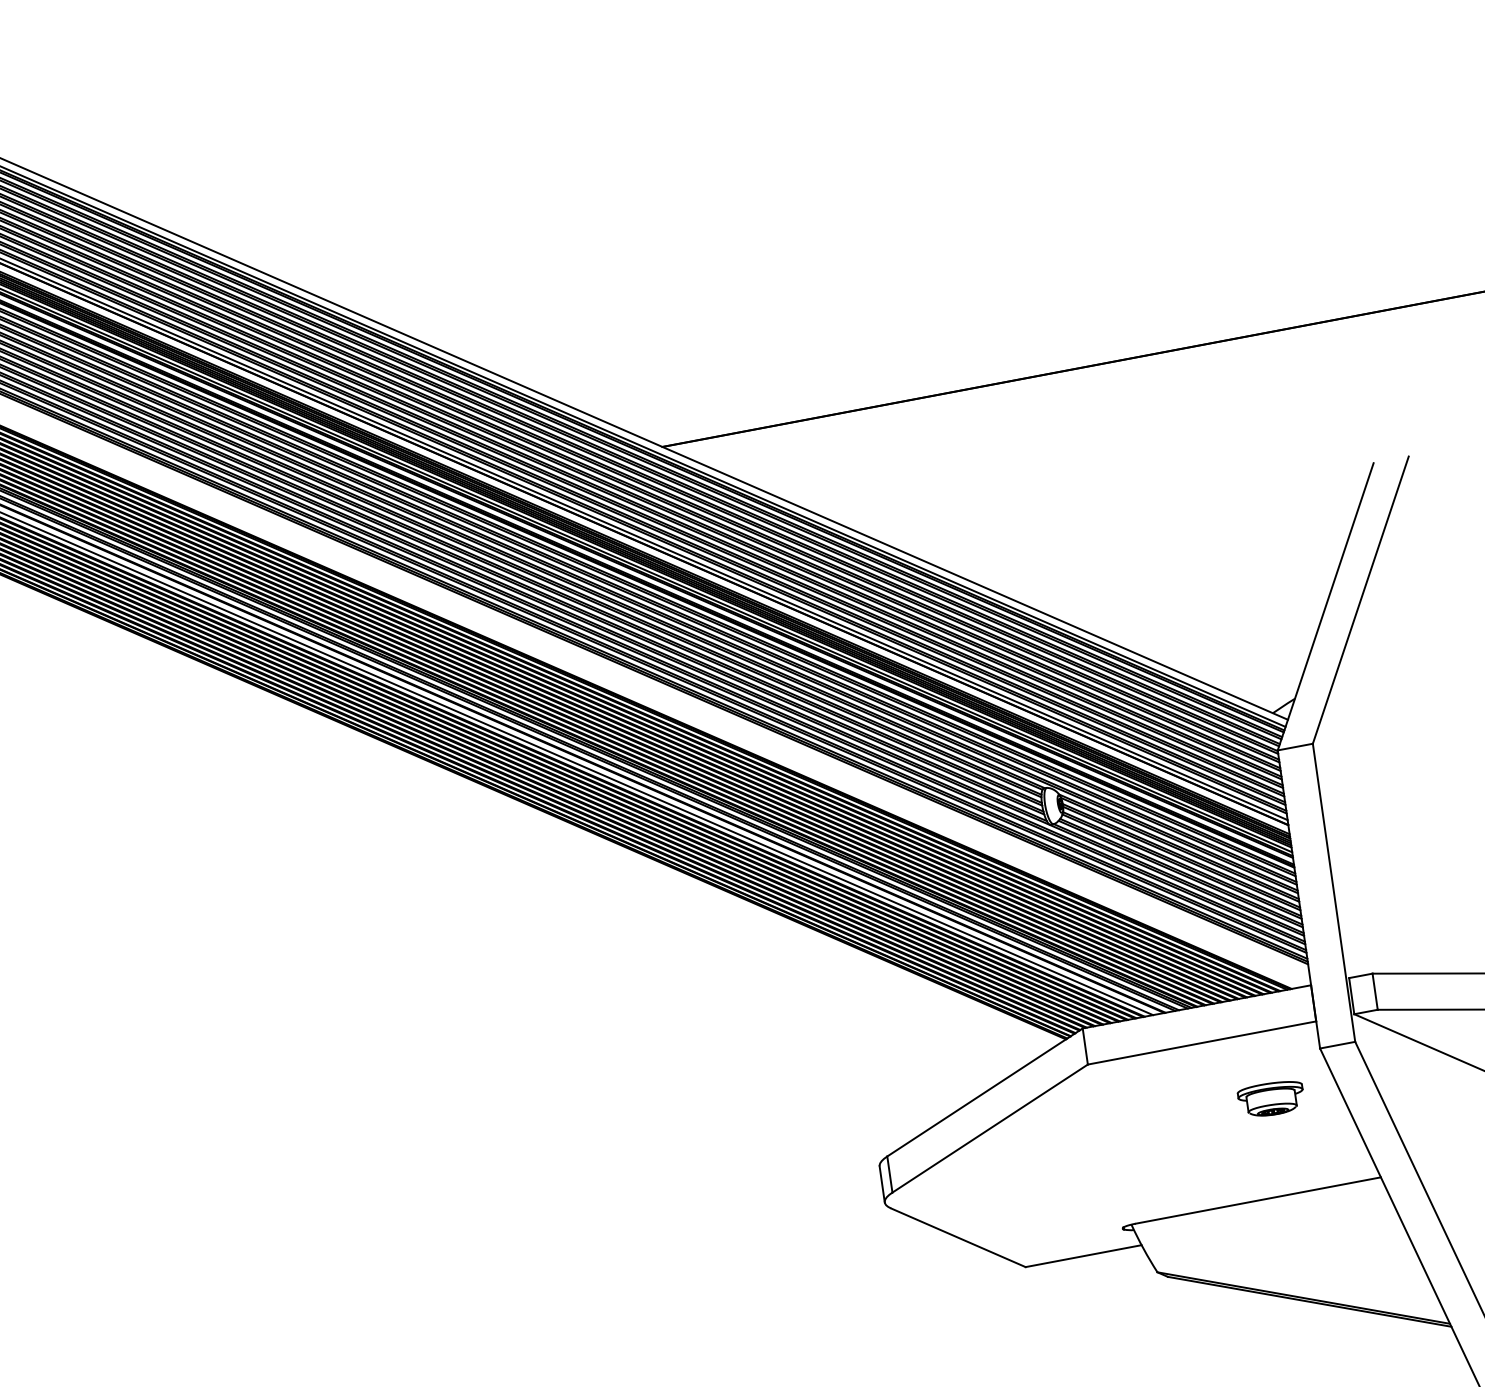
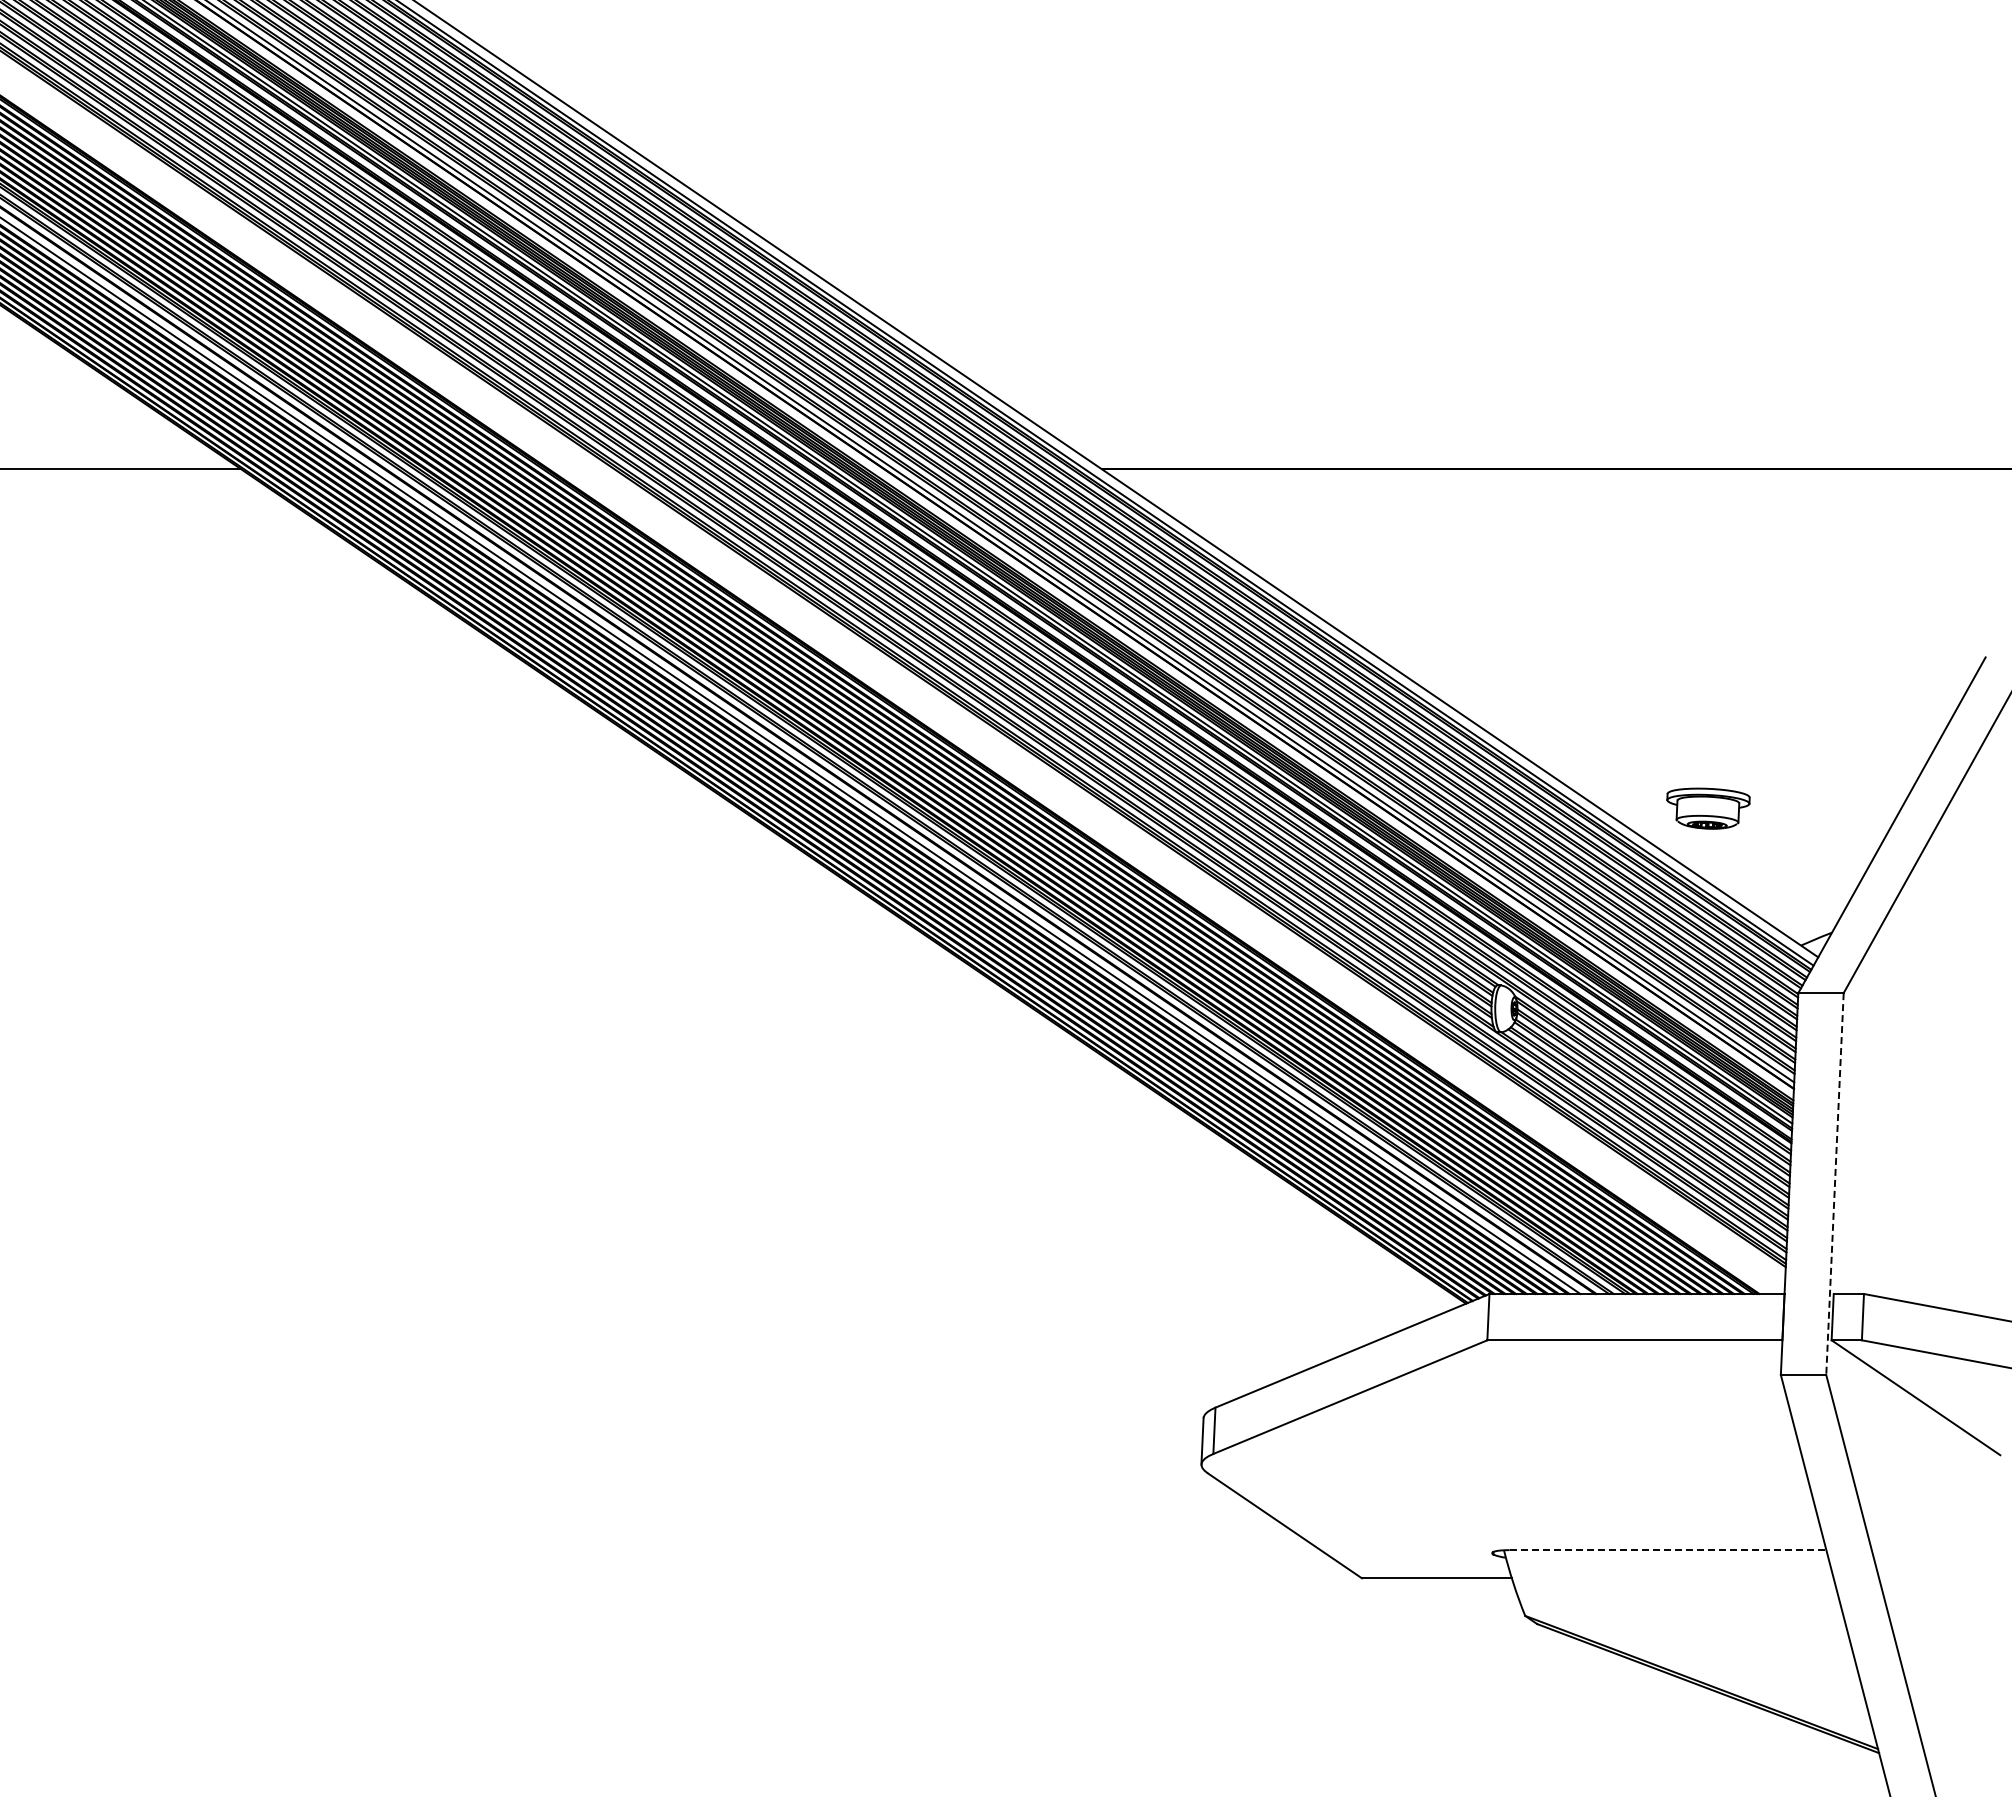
line: (1333, 893) -> (1834, 1184), solid -> dashed
part: (1271, 1098) -> (1708, 808), moved
line: (1258, 1200) -> (1668, 1550), solid -> dashed

